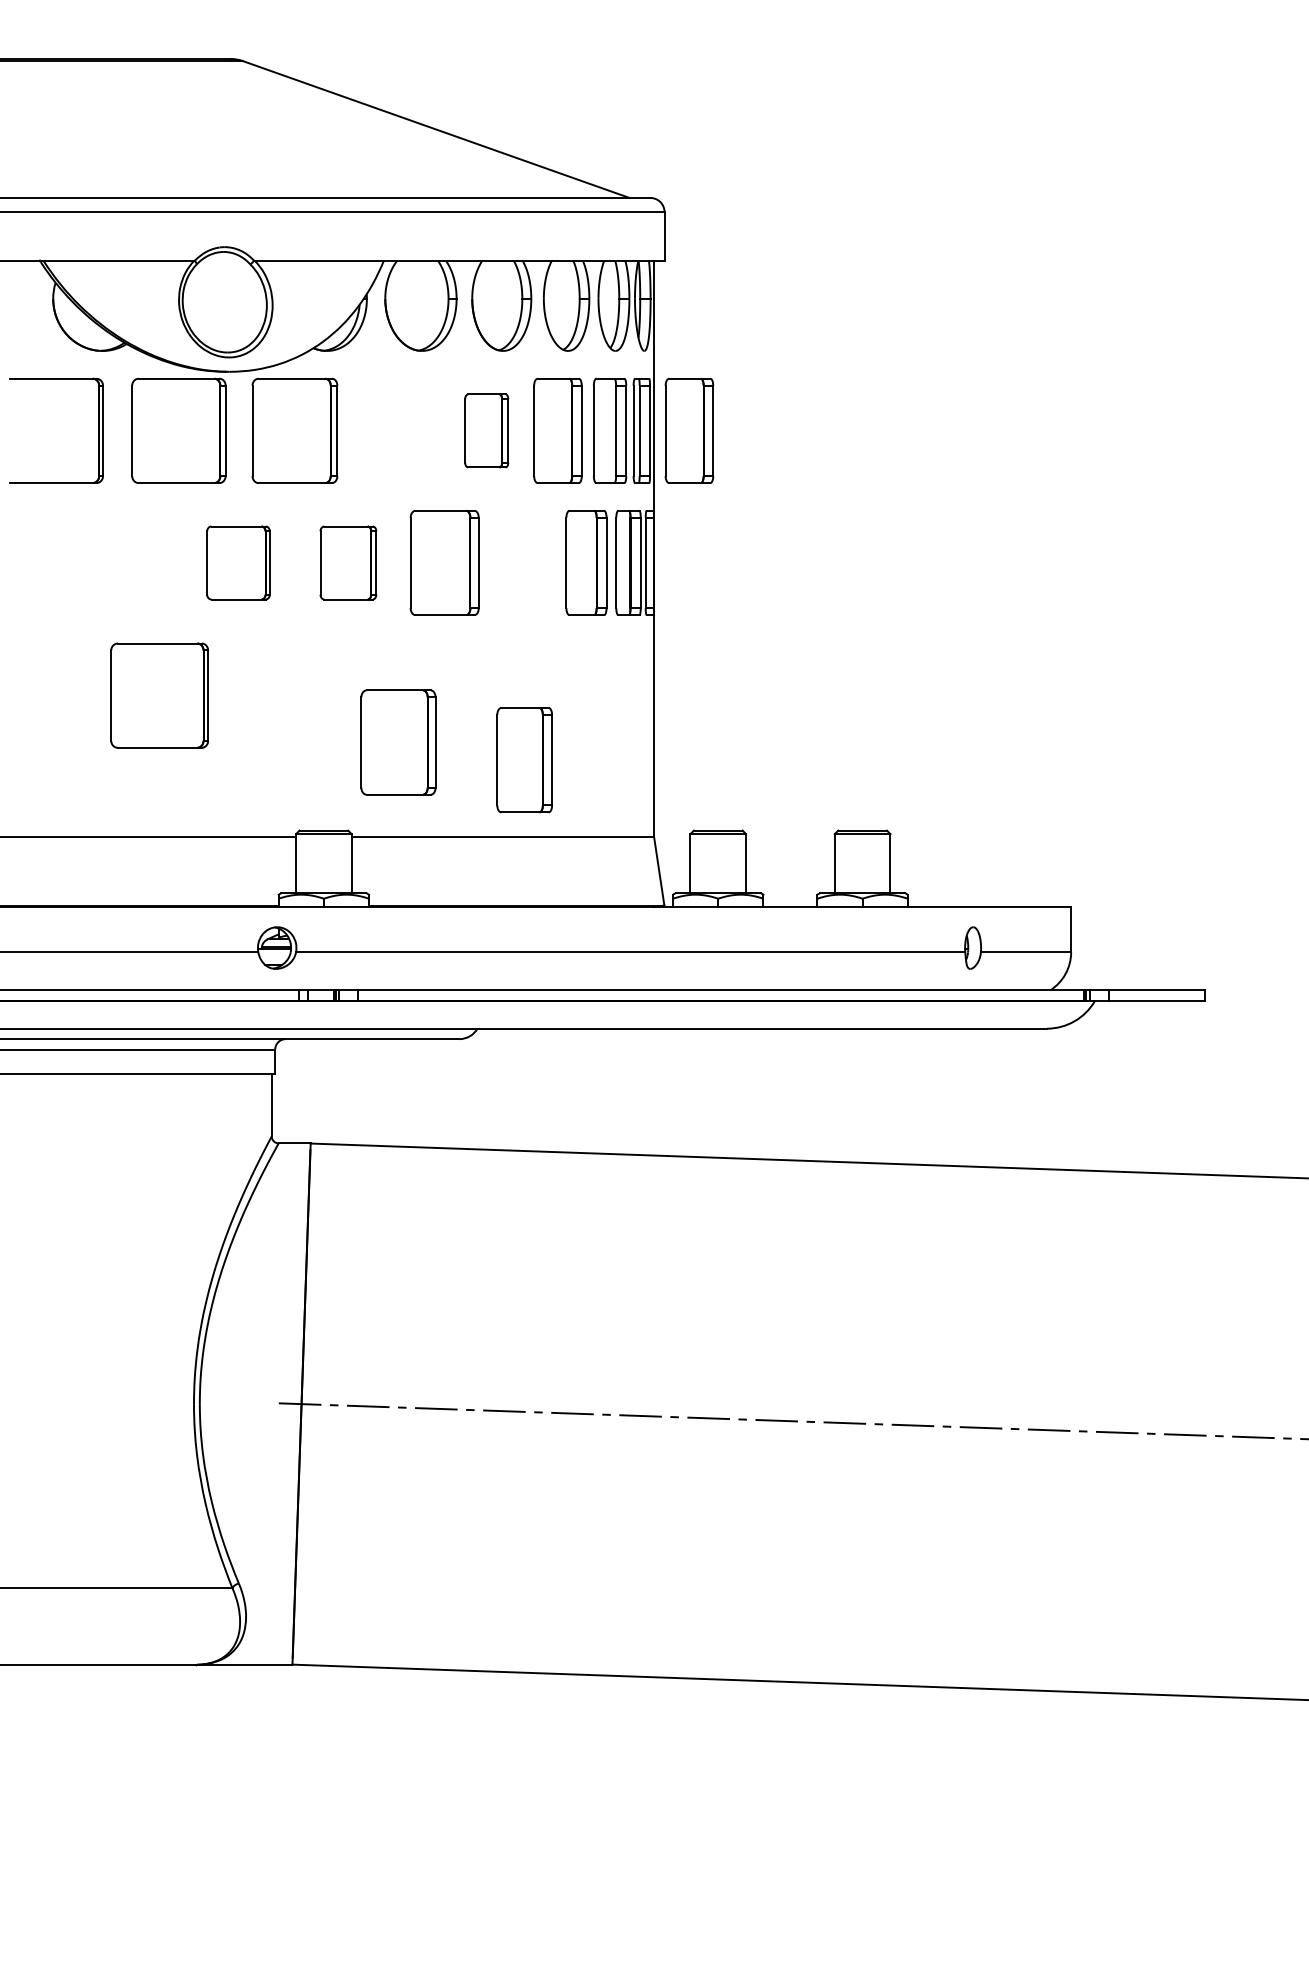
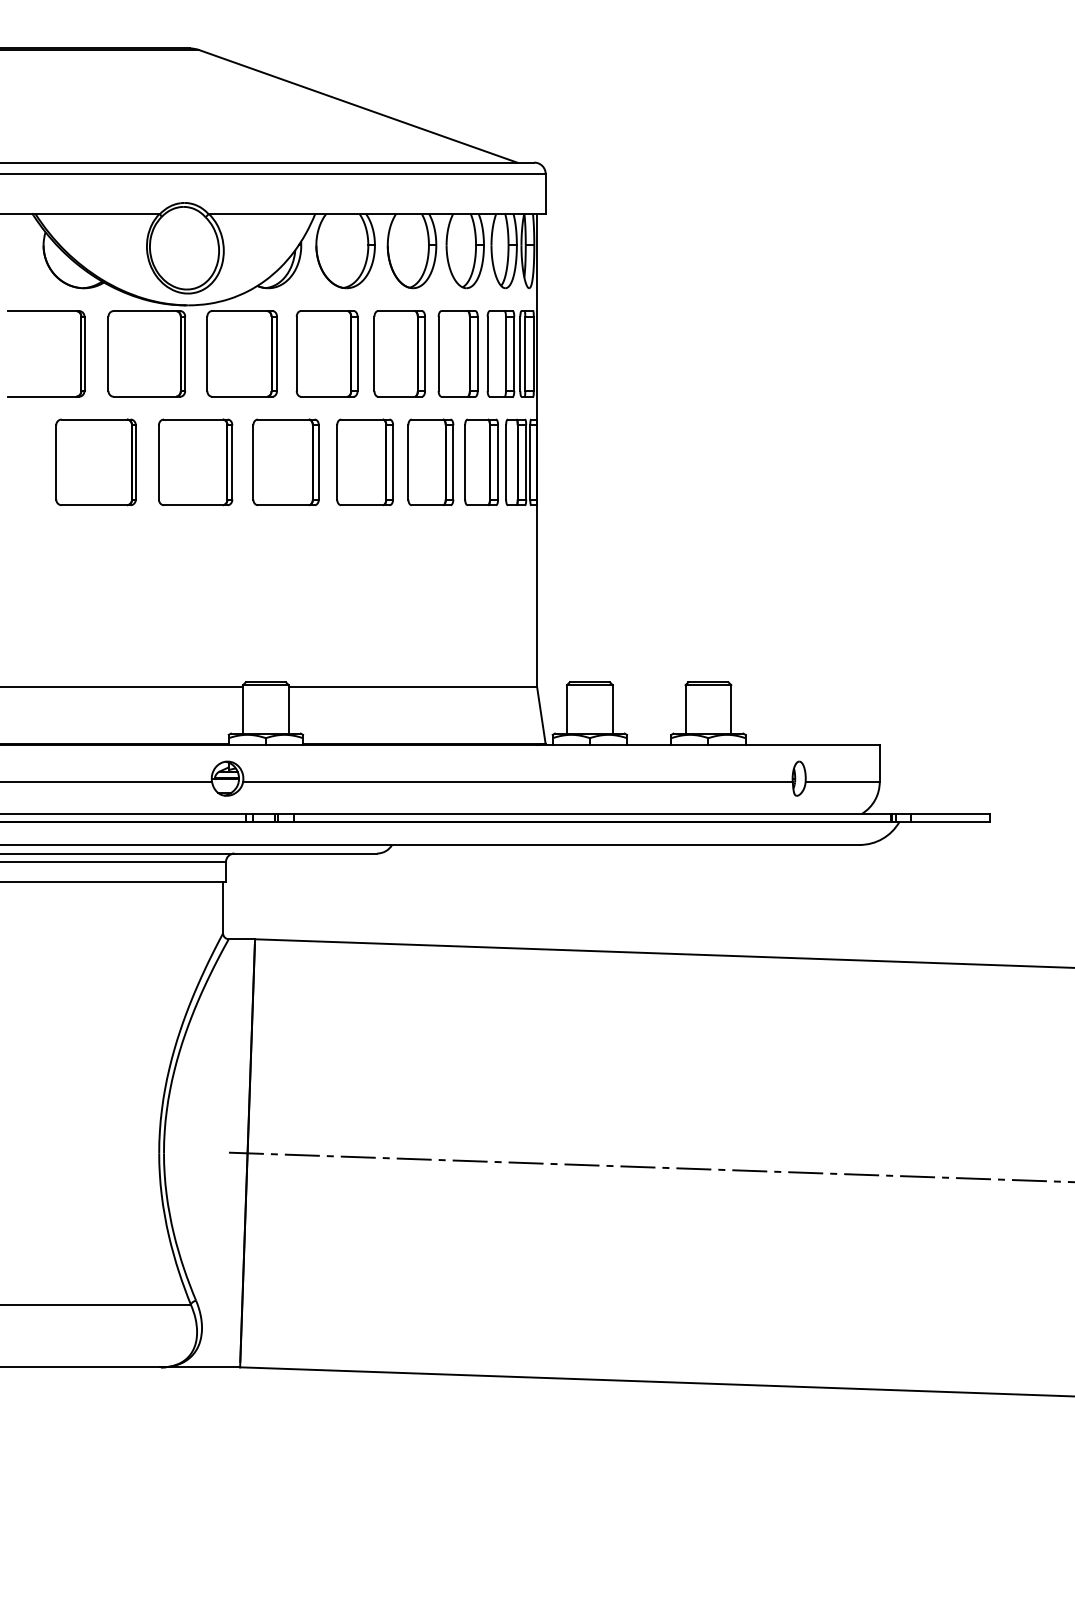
part: (486, 430) -> (399, 353), size x1.43
part: (688, 430) -> (565, 353), removed
part: (238, 563) -> (195, 462), size x1.43
part: (347, 563) -> (285, 462), size x1.43
part: (159, 695) -> (95, 462), moved
part: (397, 742) -> (326, 353), moved
part: (524, 760) -> (430, 462), moved

